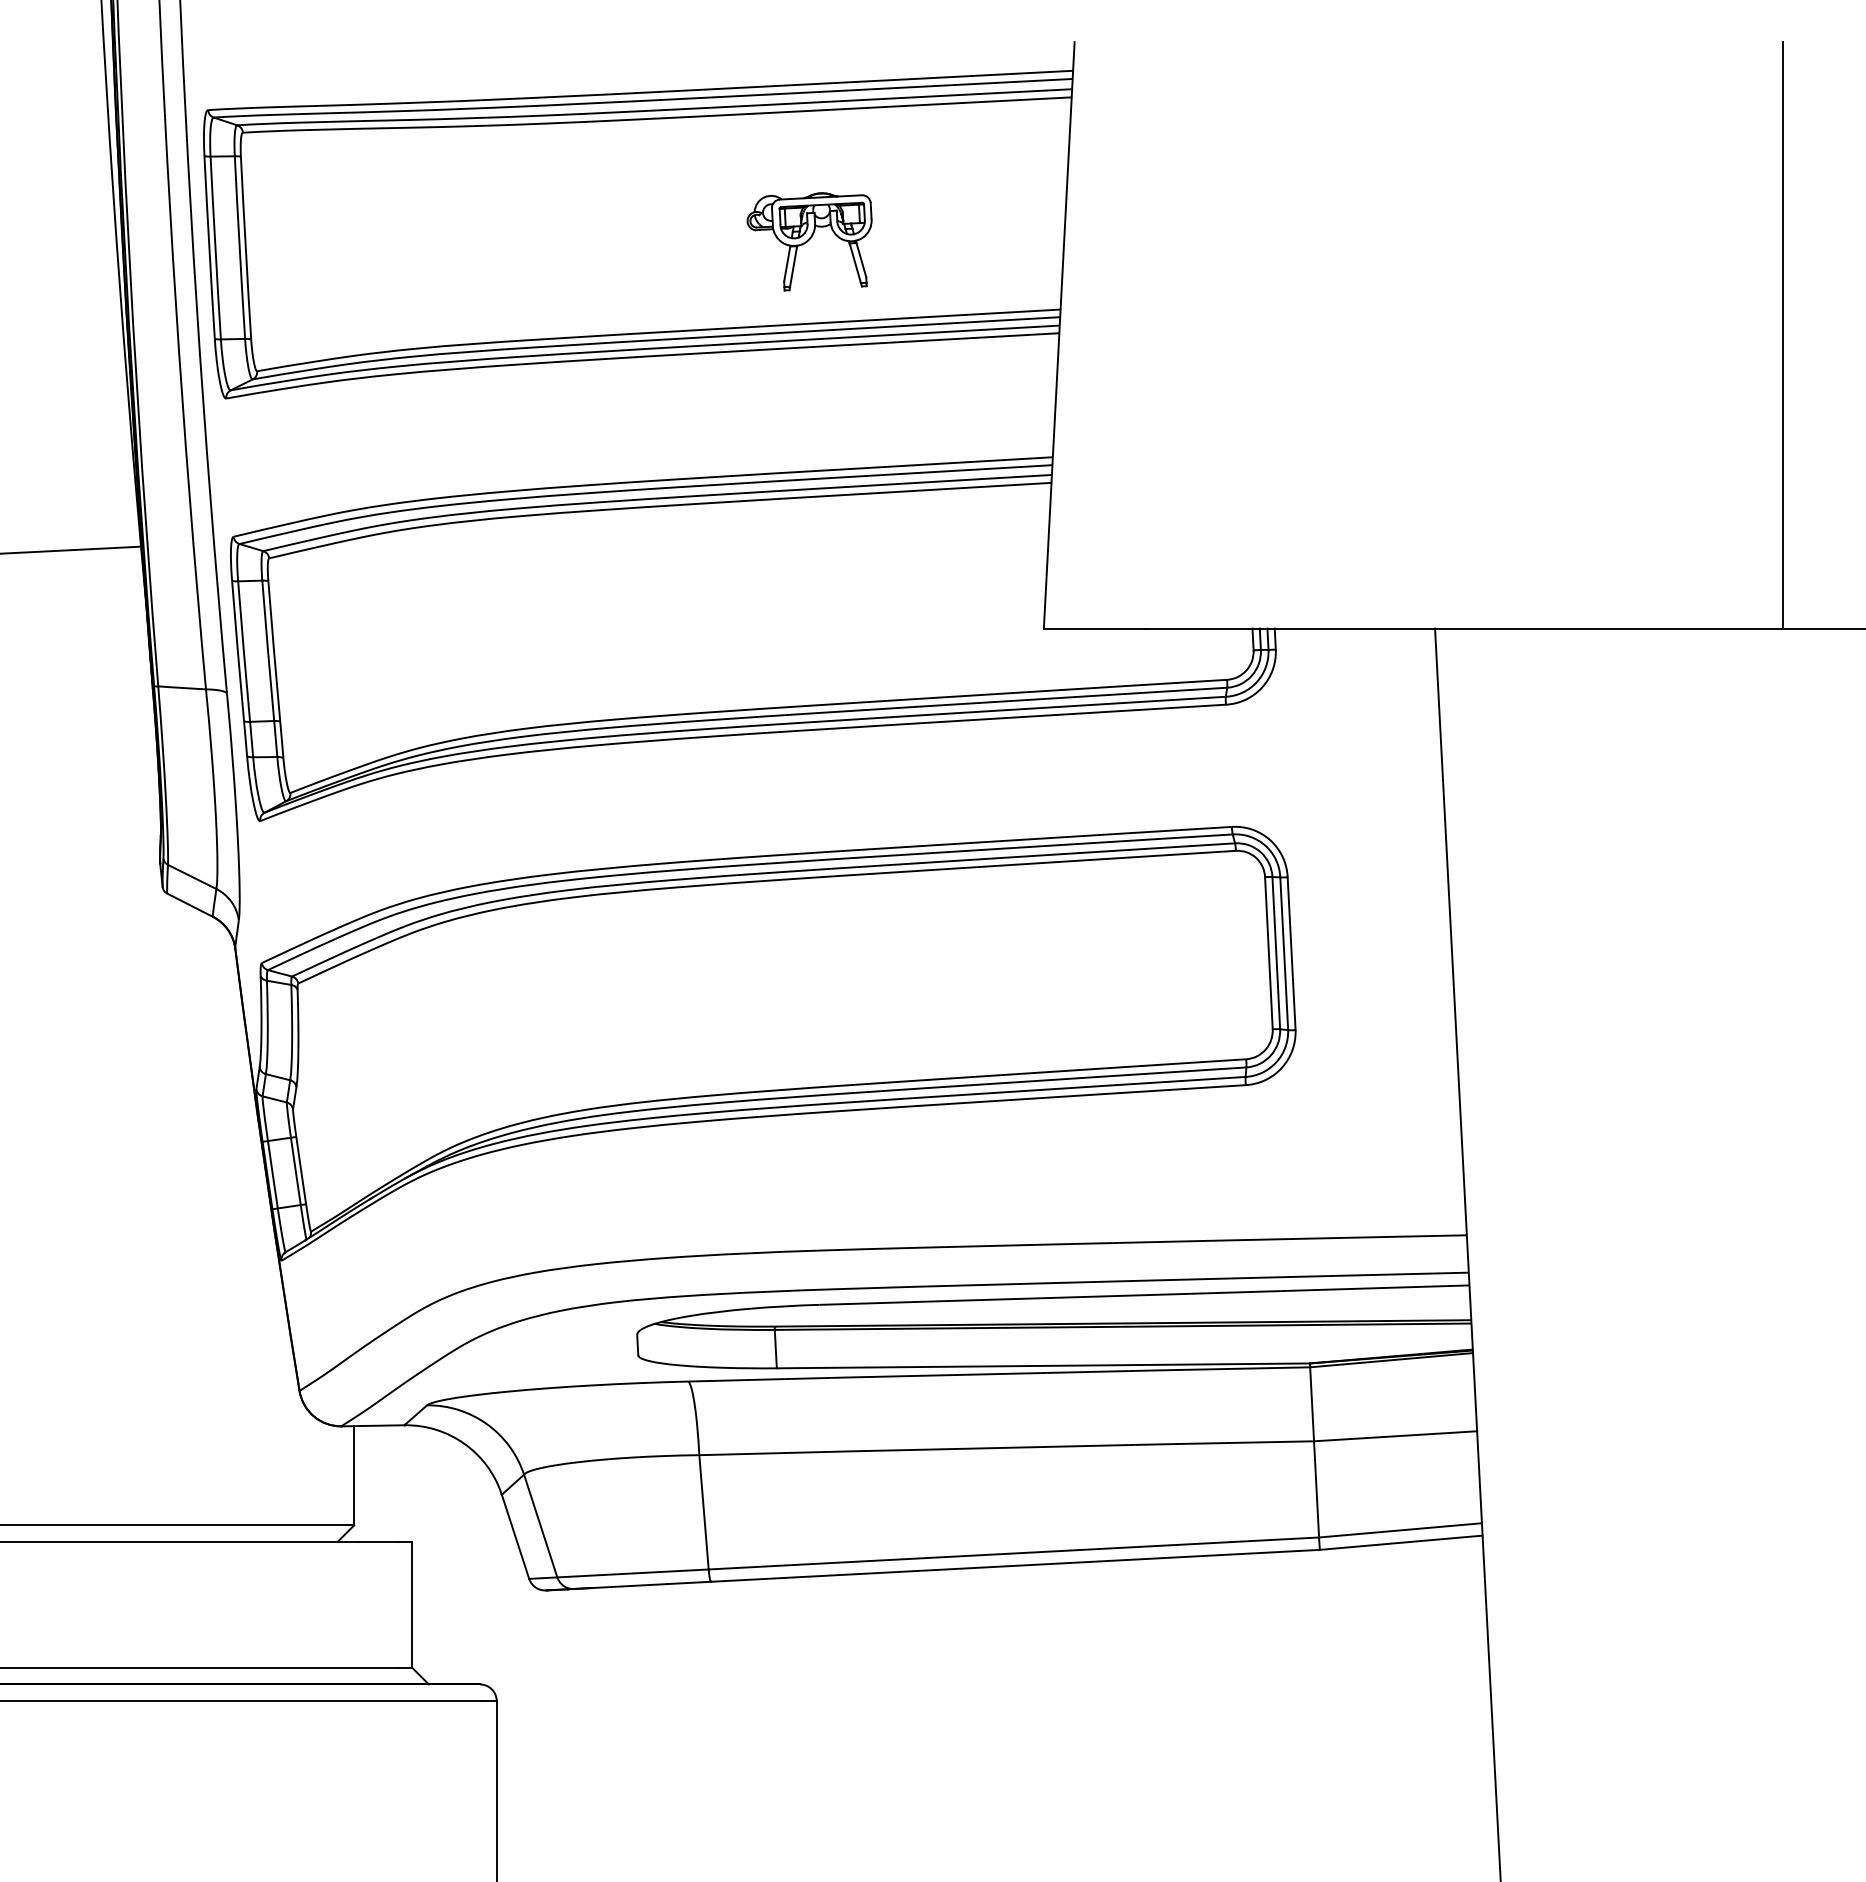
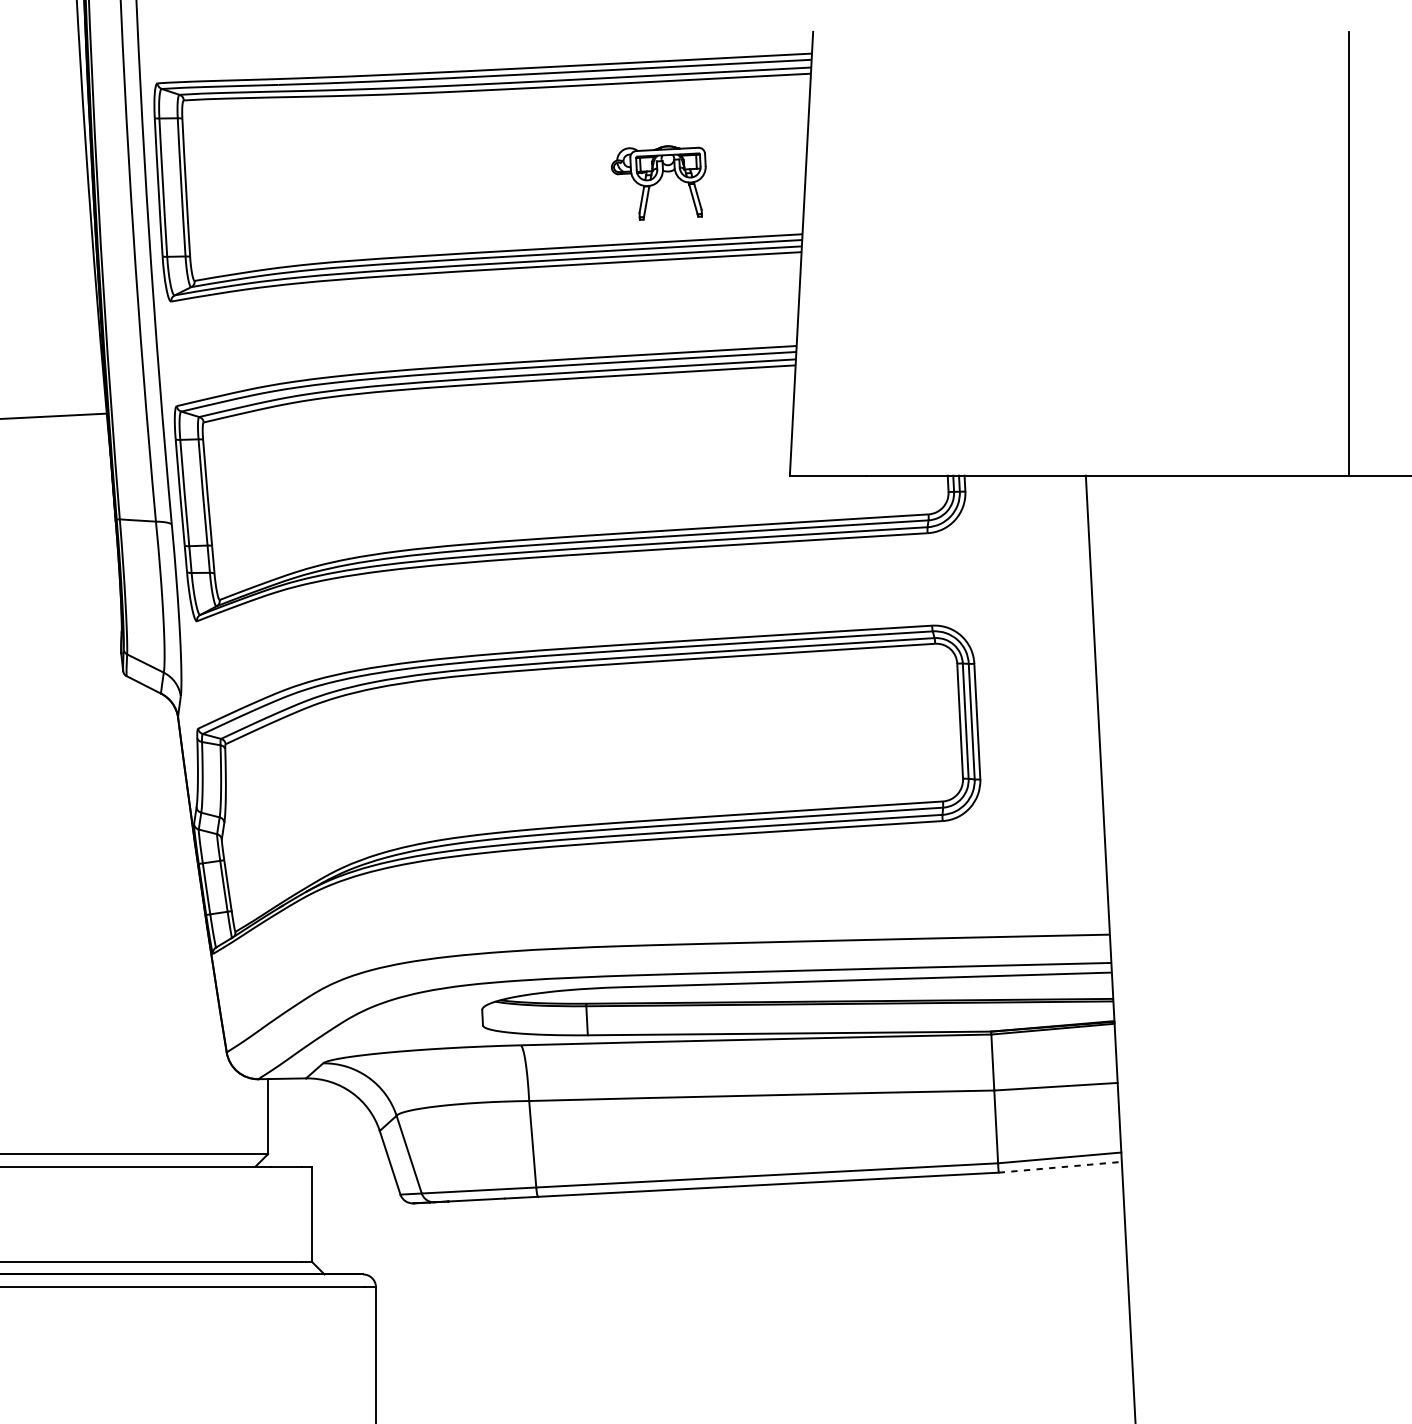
part: (809, 241) -> (658, 182), moved
line: (1401, 1542) -> (1060, 1167), solid -> dashed

